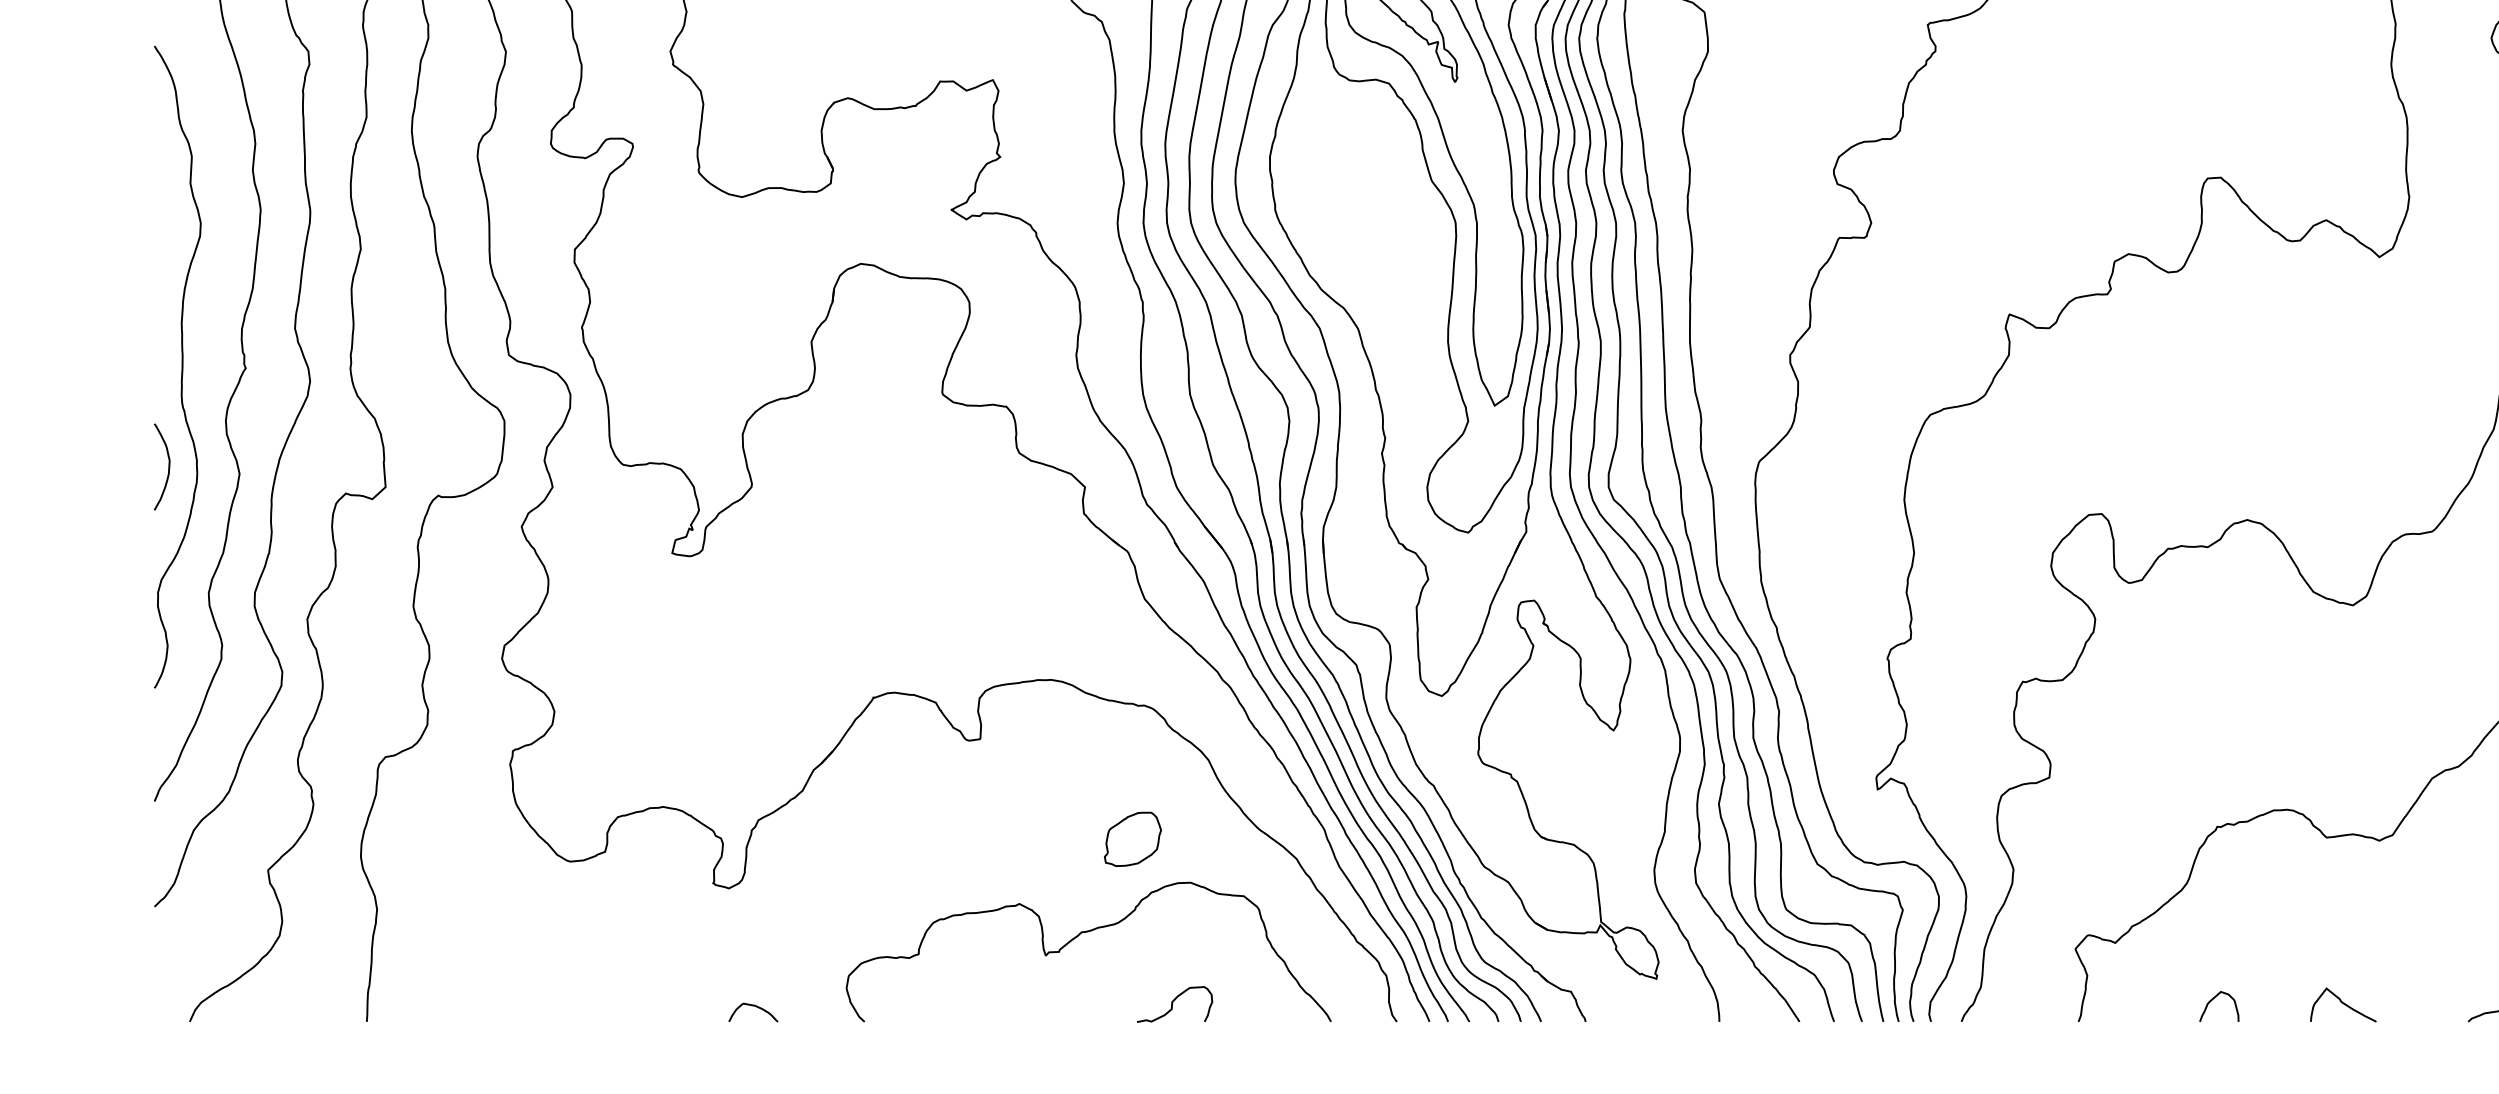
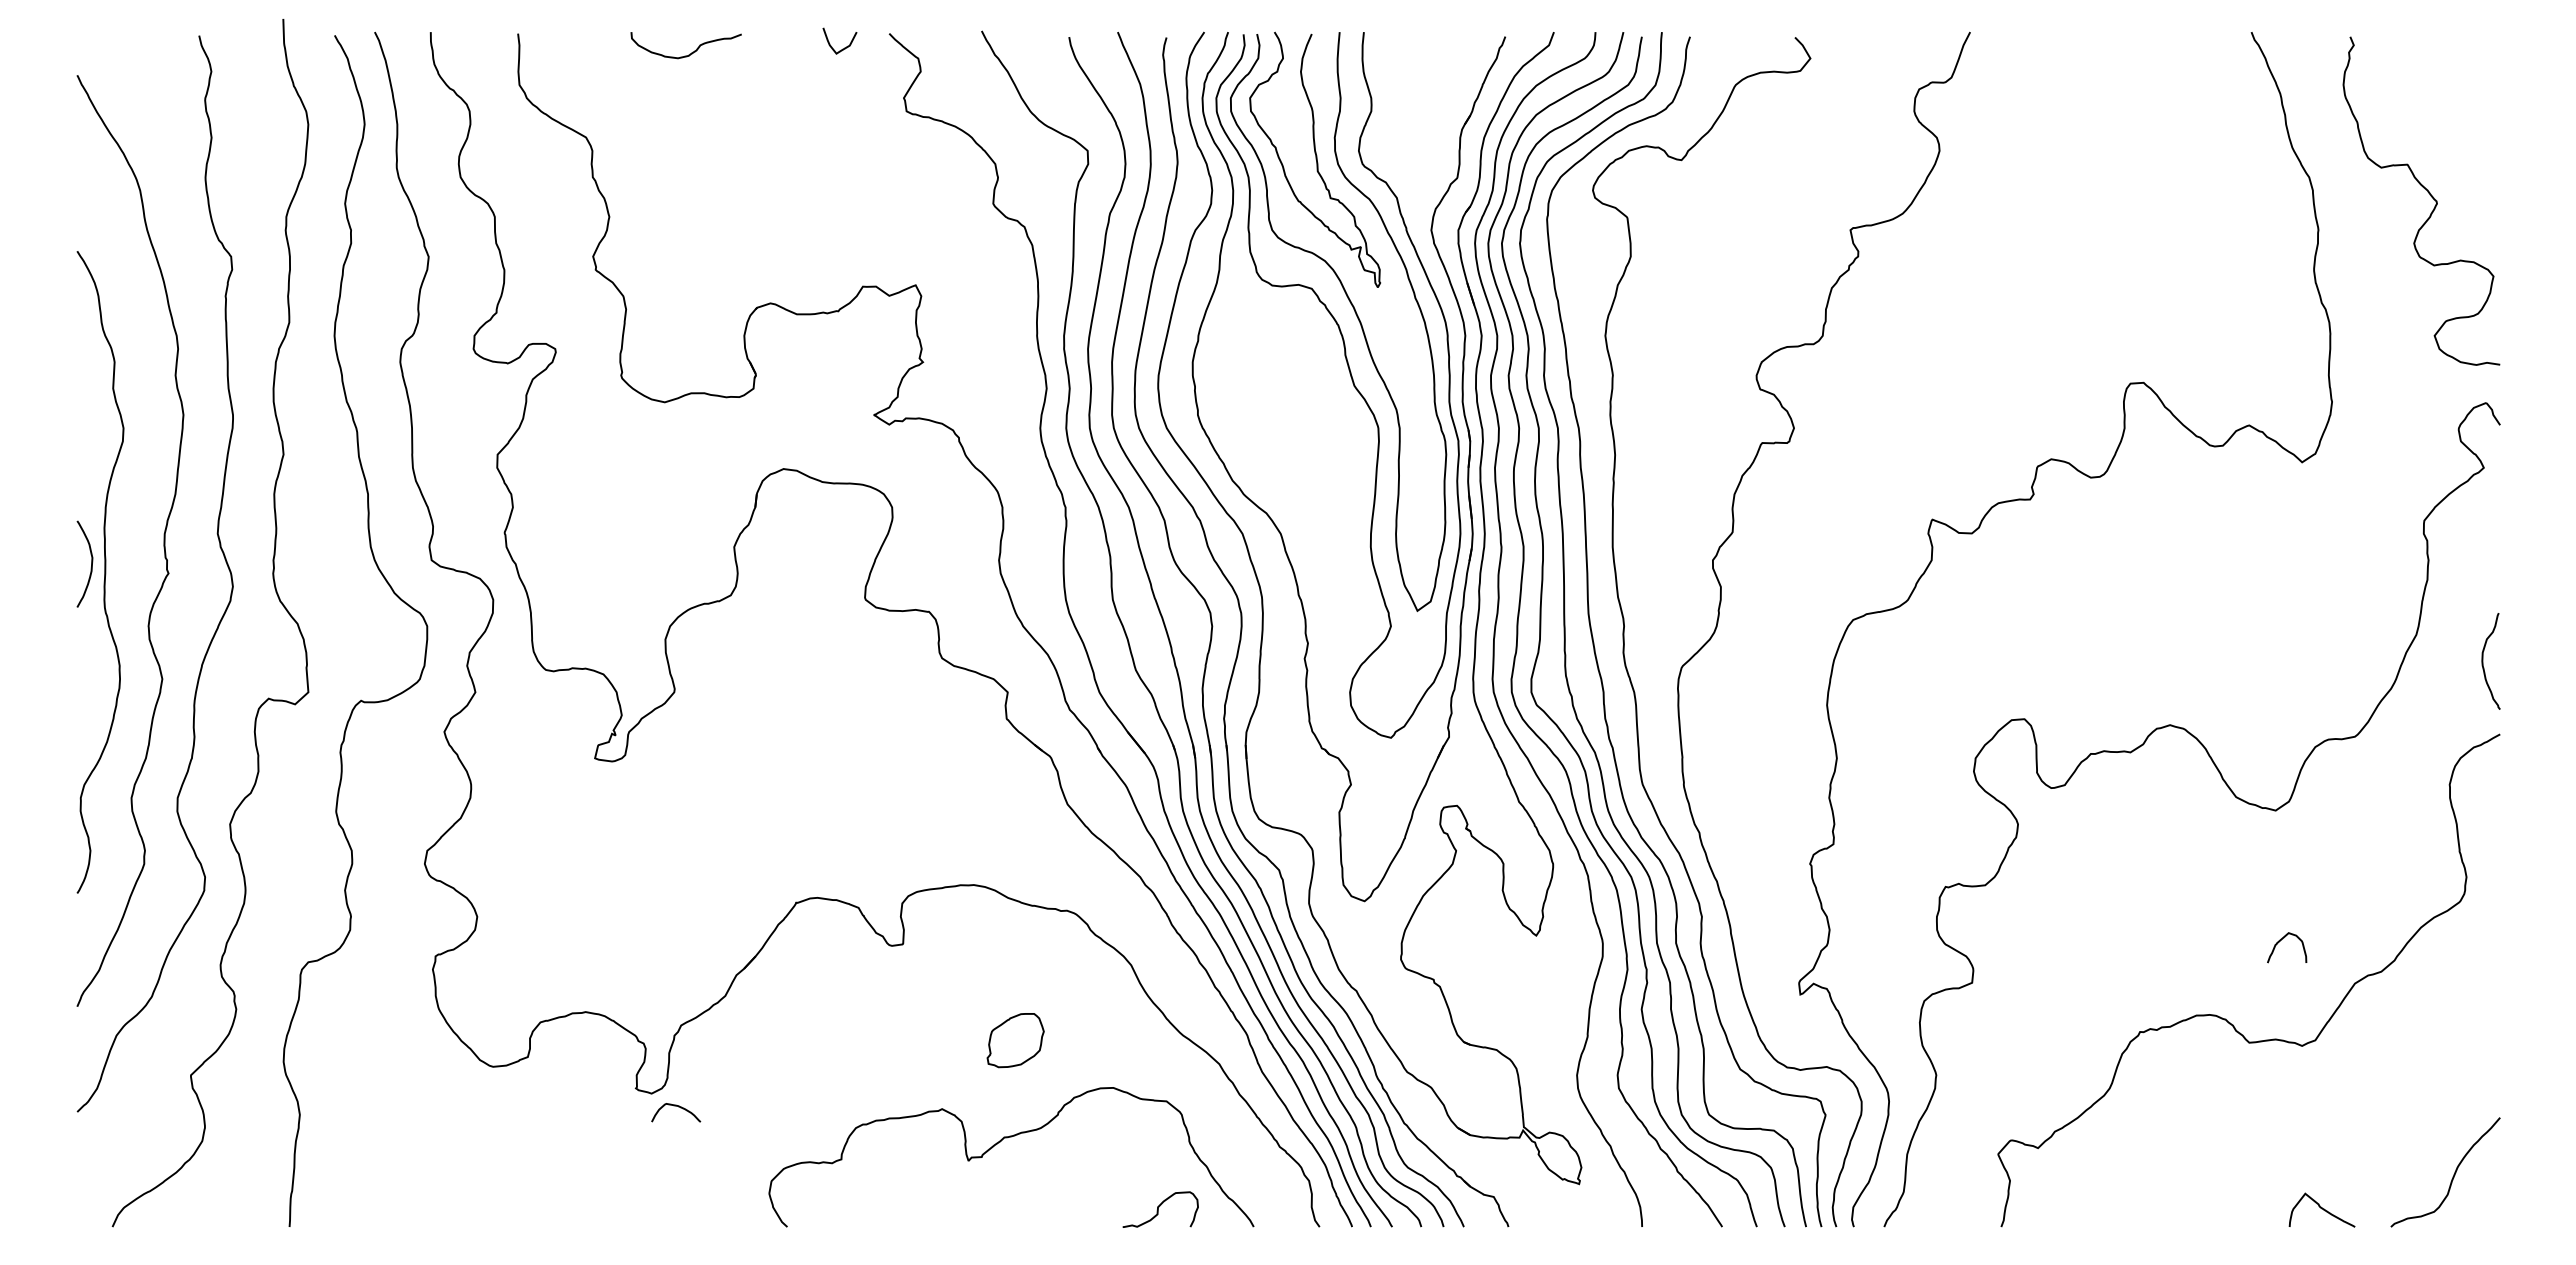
curve: (168, 466) -> (91, 563), moved
part: (1132, 839) -> (1015, 1040), moved
curve: (2213, 999) -> (2281, 940), moved
curve: (1172, 1004) -> (1158, 1209), moved
curve: (2342, 1004) -> (2321, 1209), moved
curve: (755, 1007) -> (678, 1107), moved

